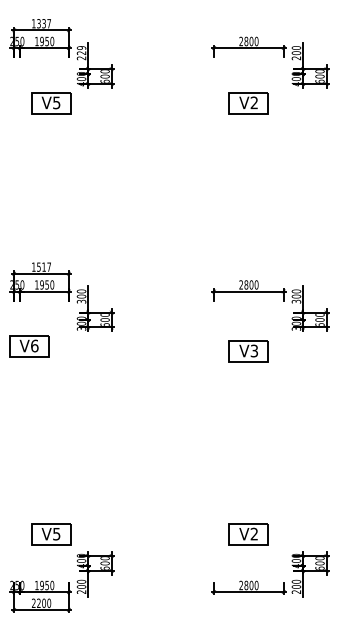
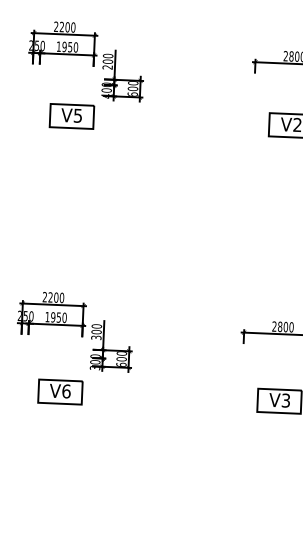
text: (41, 23) -> (64, 26), 1337 -> 2200
text: (81, 50) -> (107, 58), 229 -> 200
text: (41, 266) -> (53, 296), 1517 -> 2200
part: (29, 346) -> (60, 391), moved

